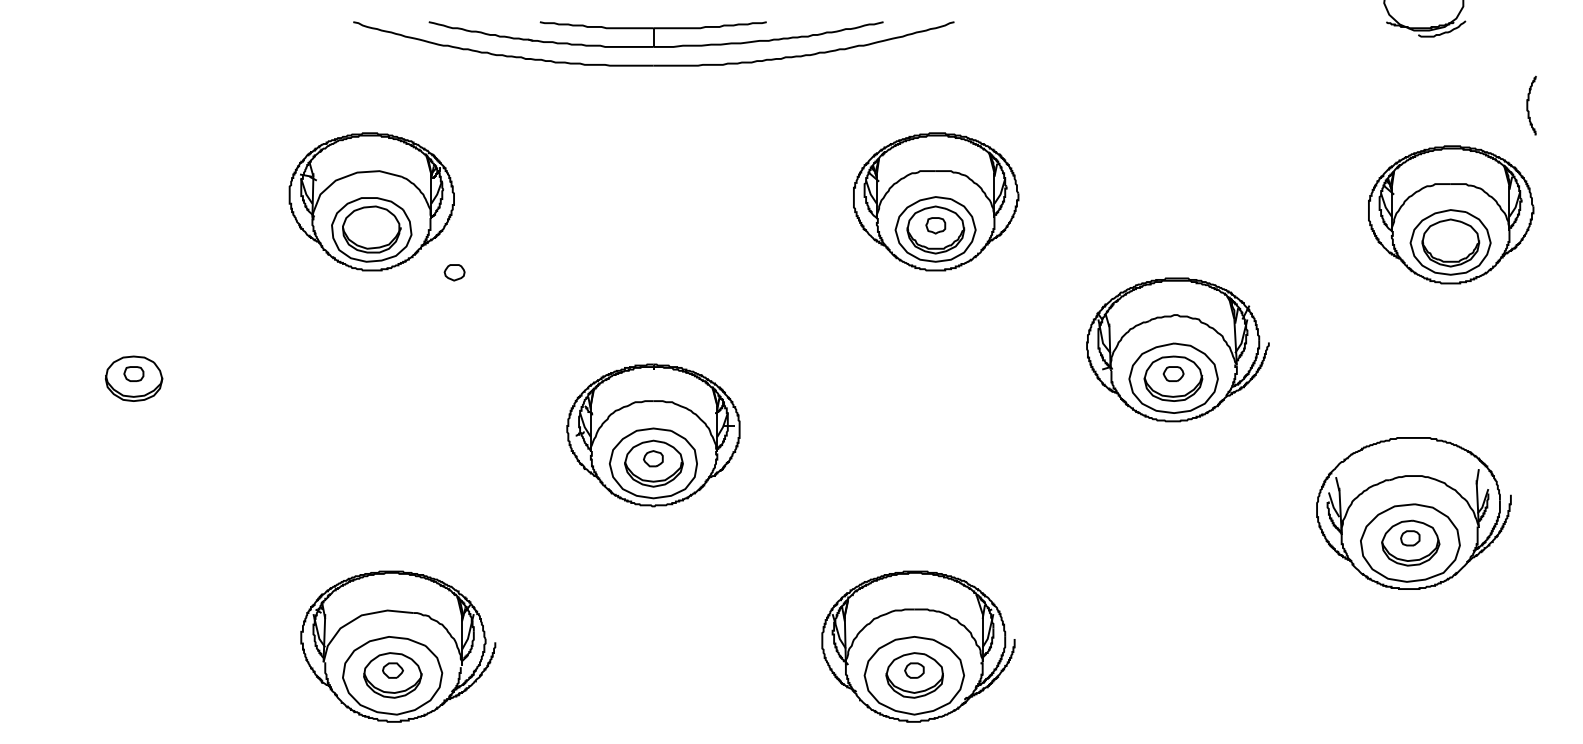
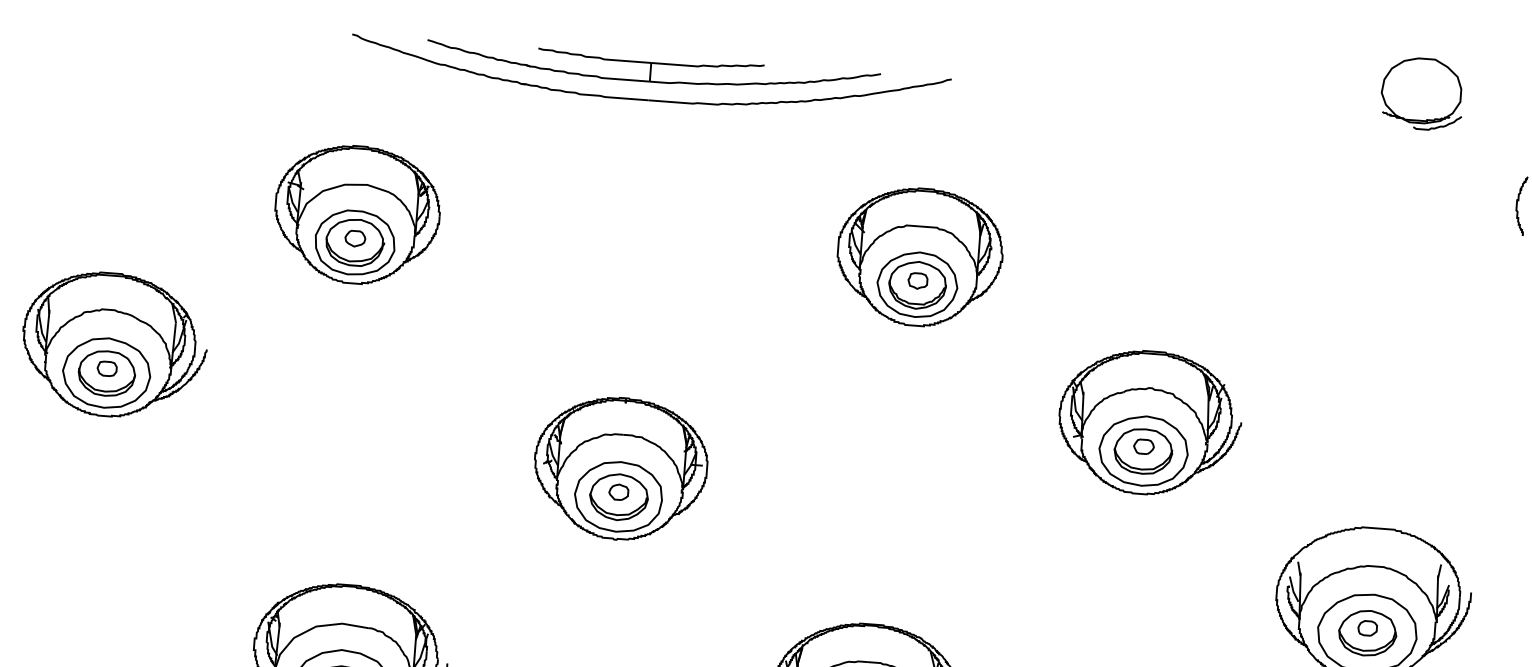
part: (1451, 214) -> (1432, 308), removed
part: (454, 272) -> (355, 238), moved
part: (139, 349) -> (114, 344), added

